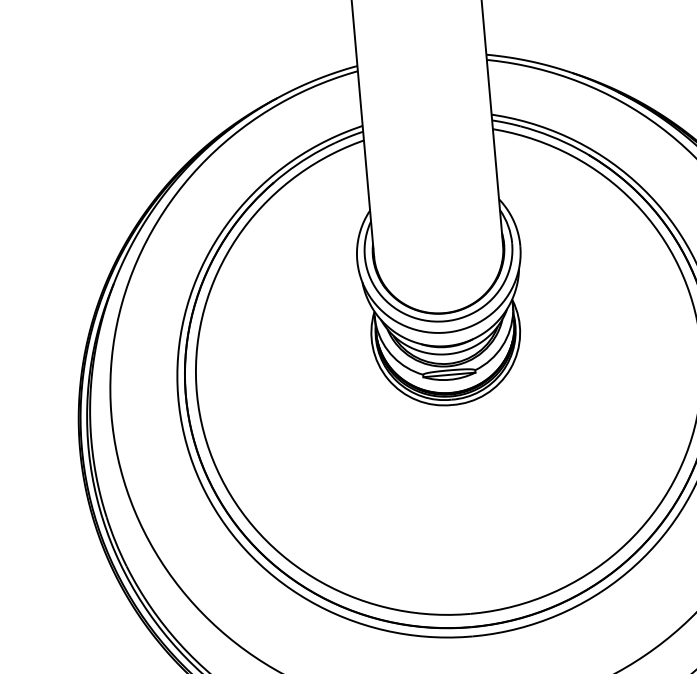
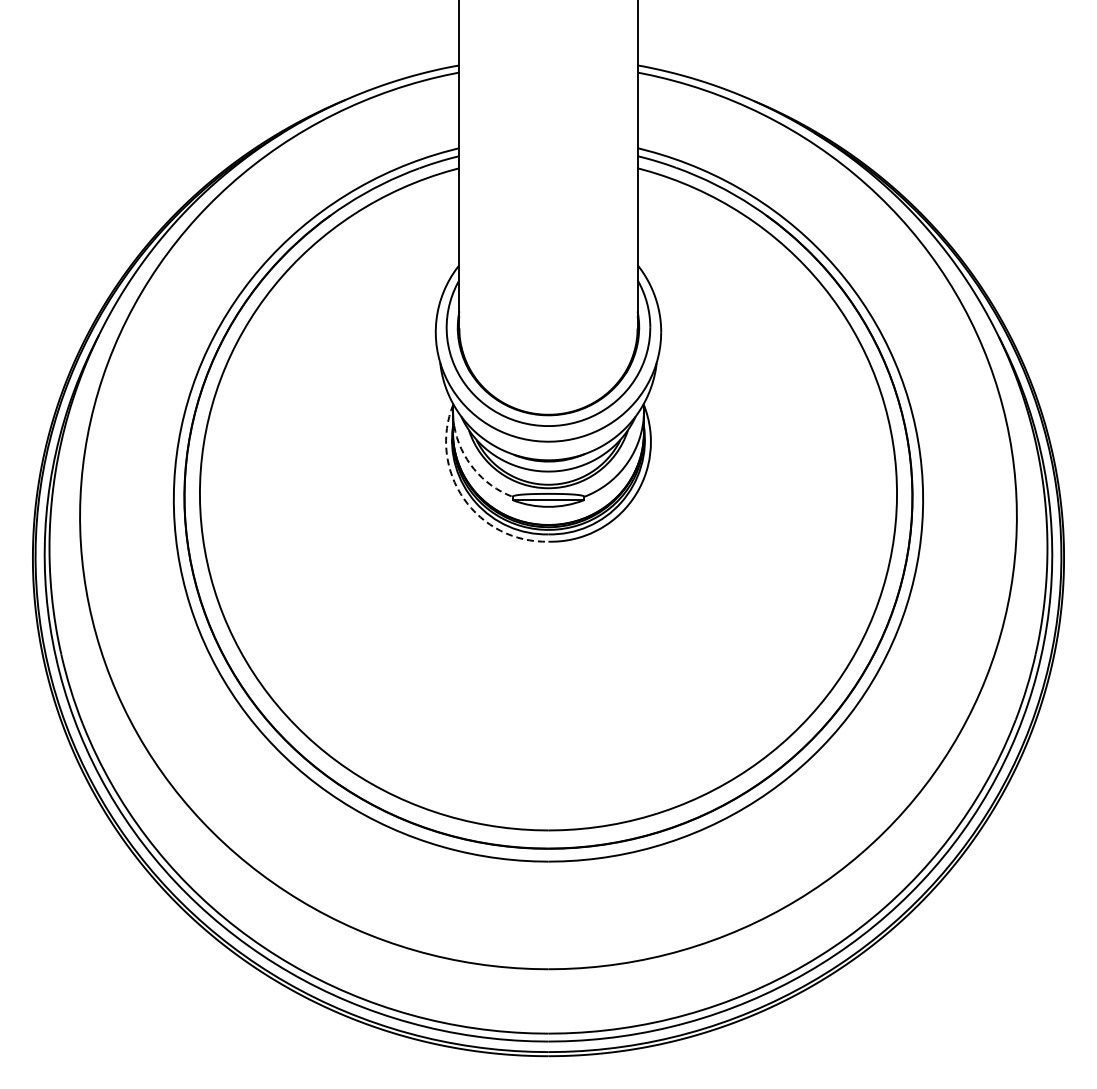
arc: (393, 357) -> (473, 469), solid -> dashed
arc: (387, 379) -> (463, 498), solid -> dashed

